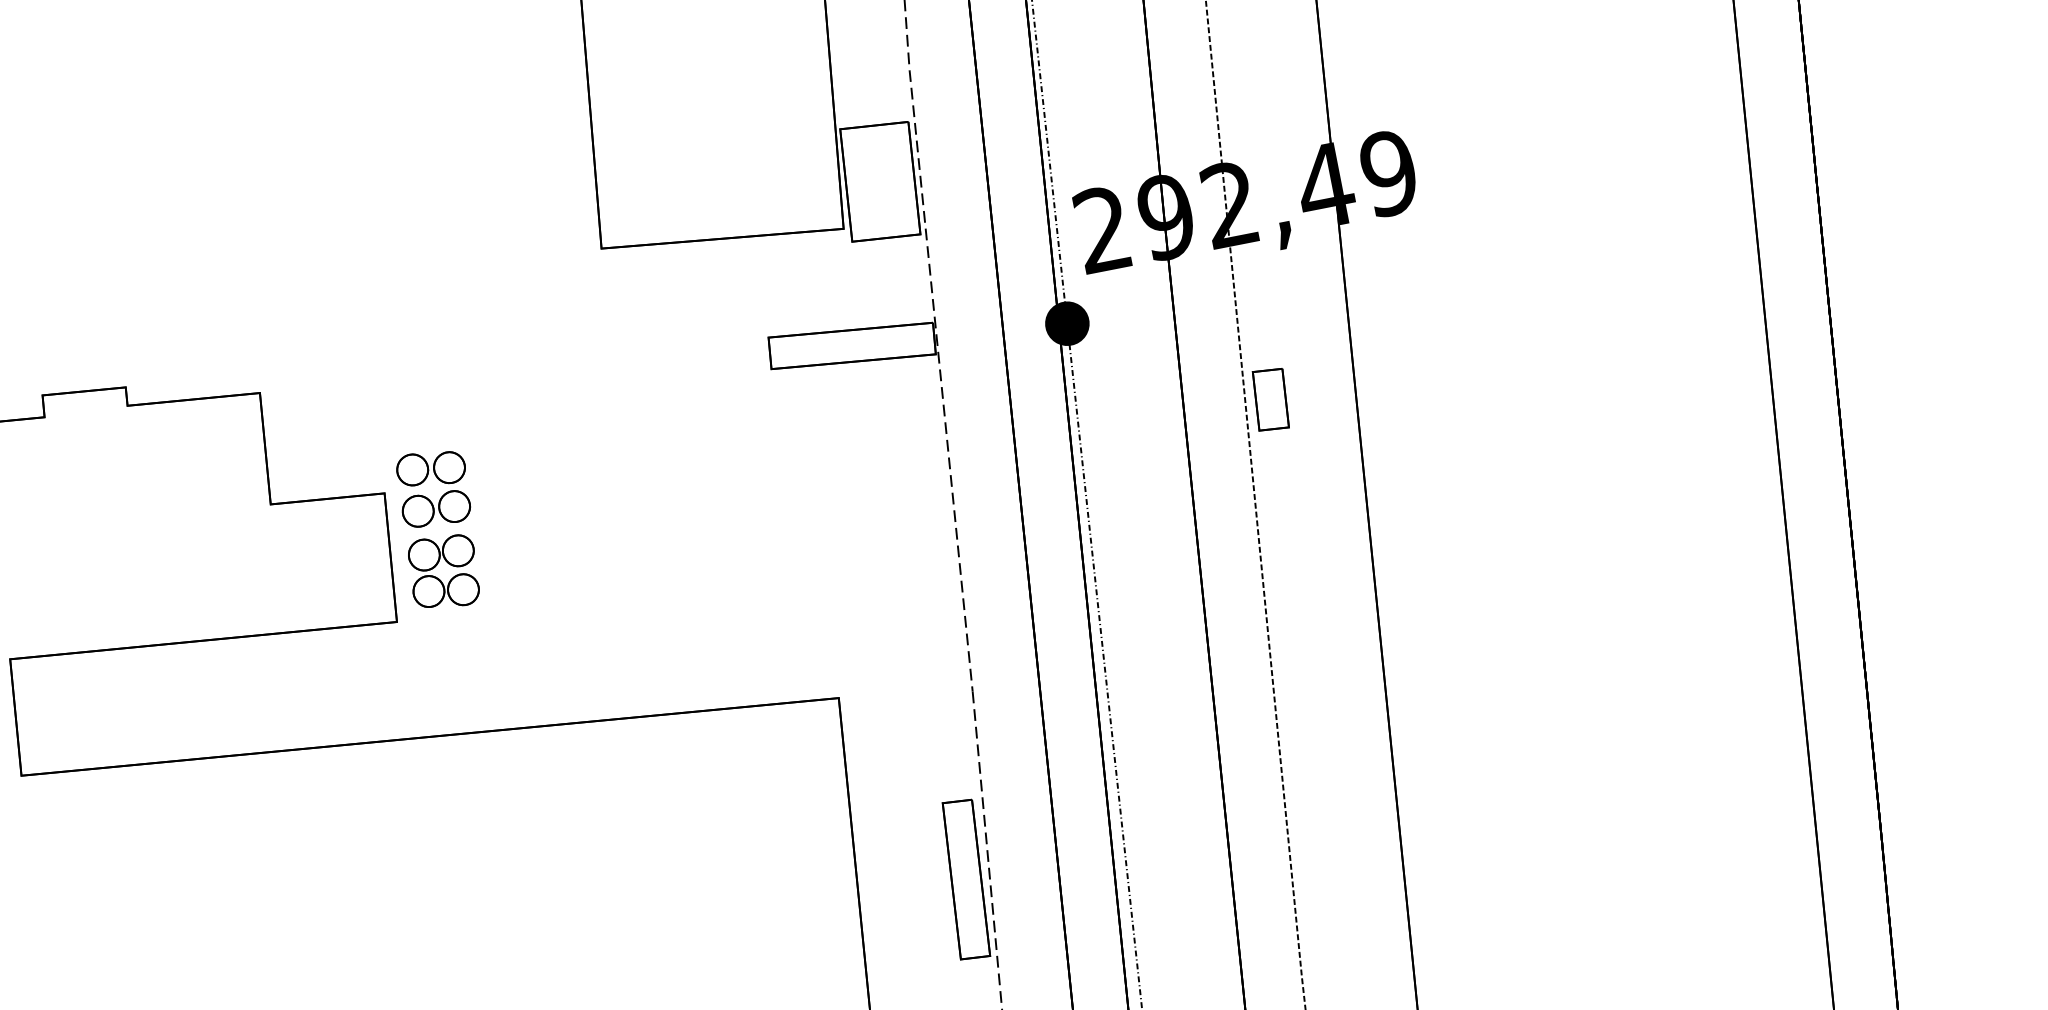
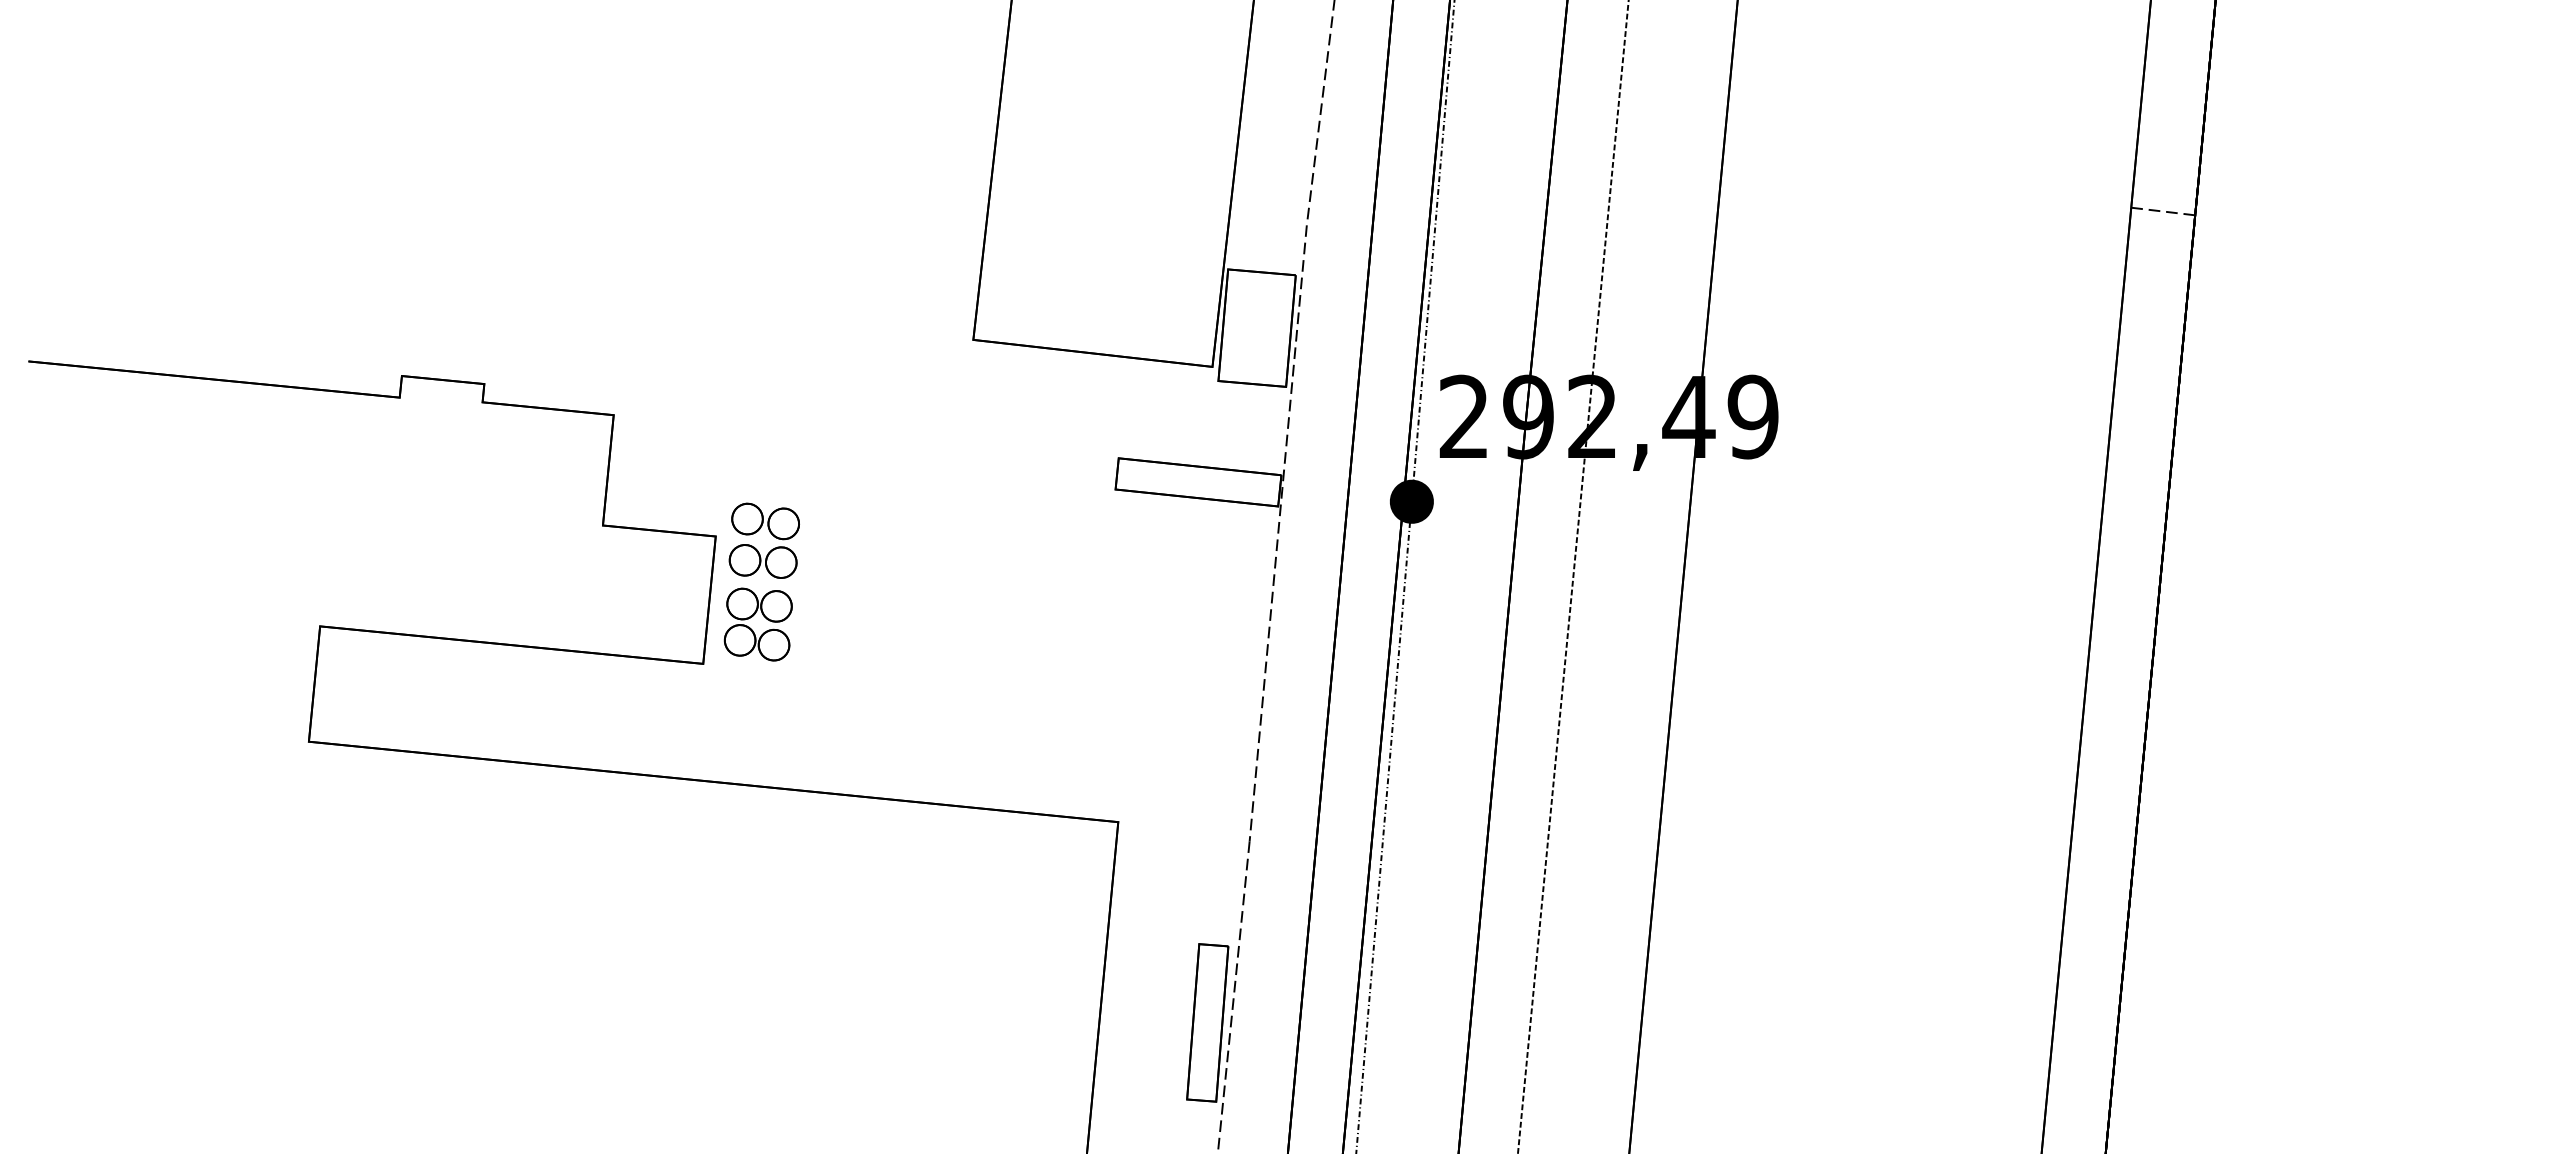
part: (1271, 399) -> (1595, 614), removed

